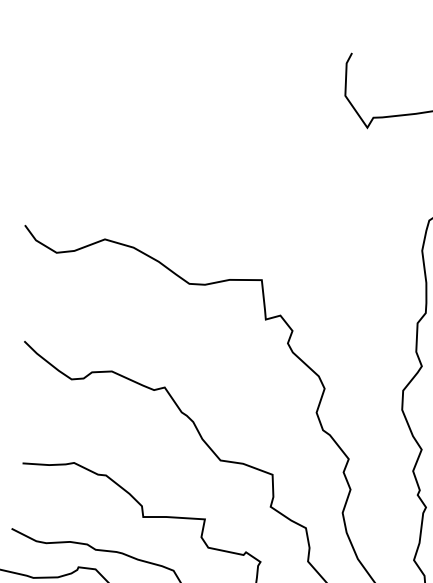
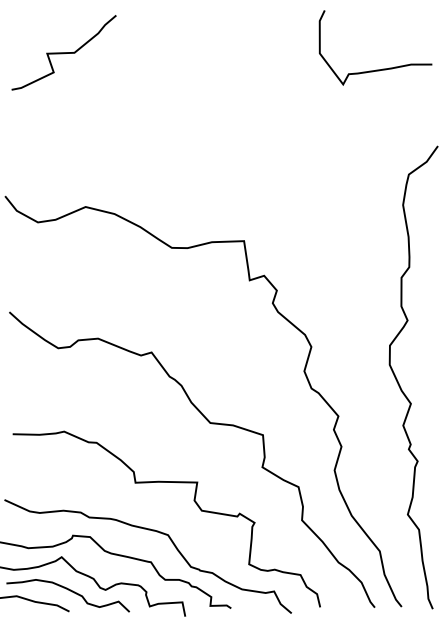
curve: (89, 84) -> (63, 52), added

